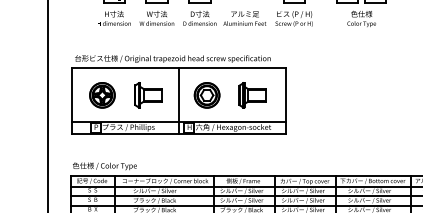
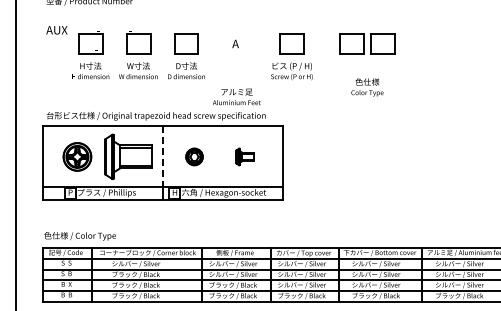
text: (244, 18) -> (236, 96), moved
text: (361, 18) -> (367, 87), moved
part: (148, 94) -> (128, 156), size x1.6
line: (179, 94) -> (163, 156), solid -> dashed
part: (207, 94) -> (194, 156), size x0.6
part: (251, 94) -> (244, 156), size x0.6

